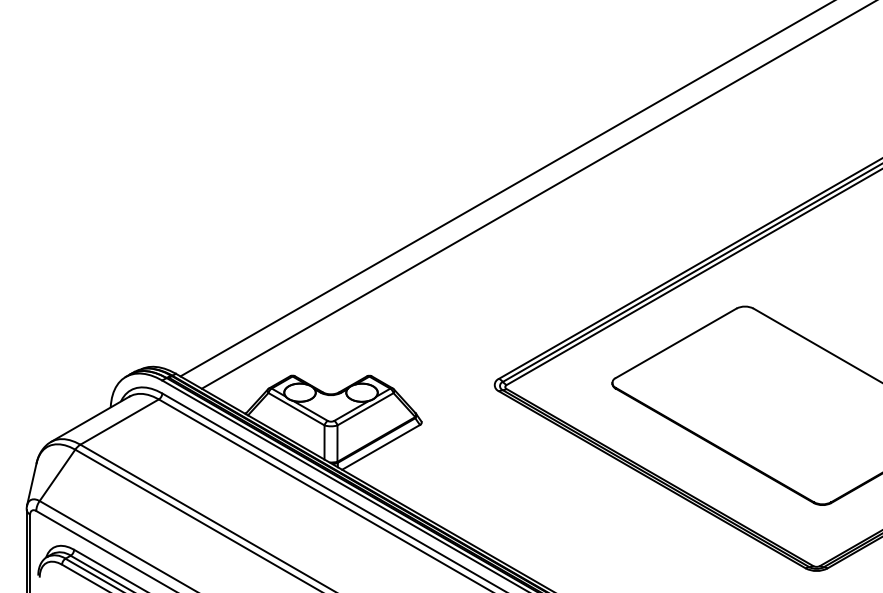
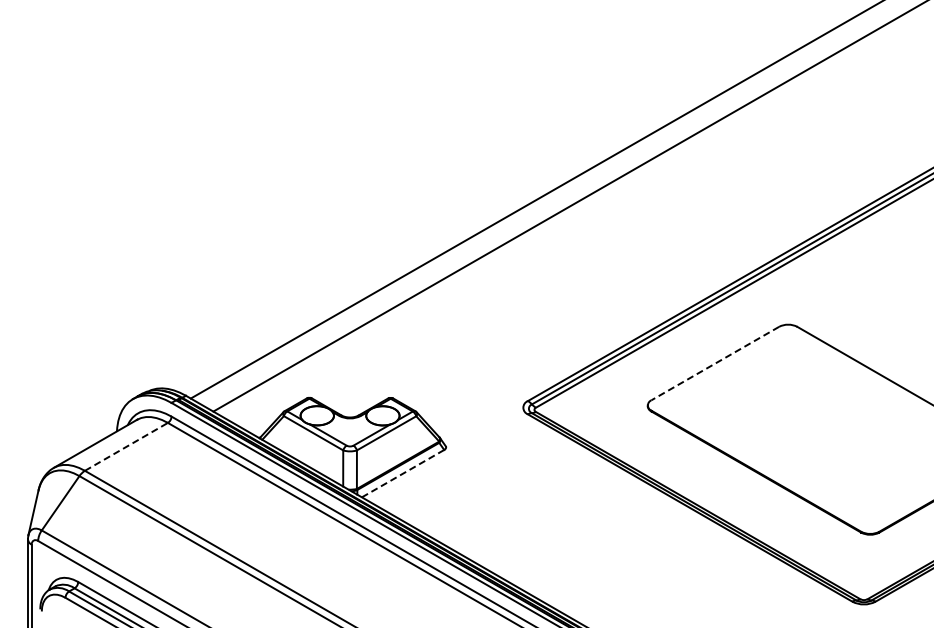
line: (676, 343) -> (715, 363), solid -> dashed
line: (119, 421) -> (126, 446), solid -> dashed
line: (381, 447) -> (403, 473), solid -> dashed

